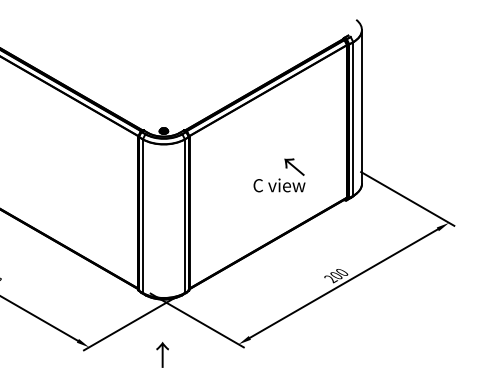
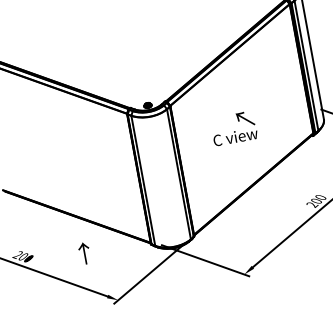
text: (279, 175) -> (234, 128), moved
text: (162, 354) -> (84, 253), moved

